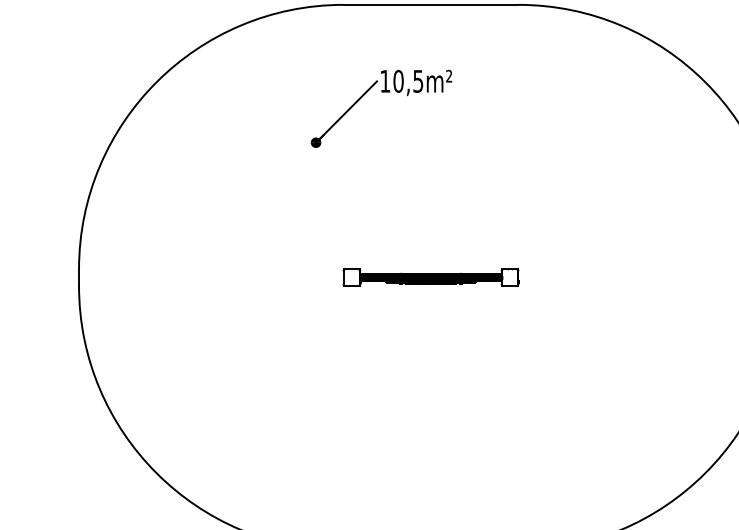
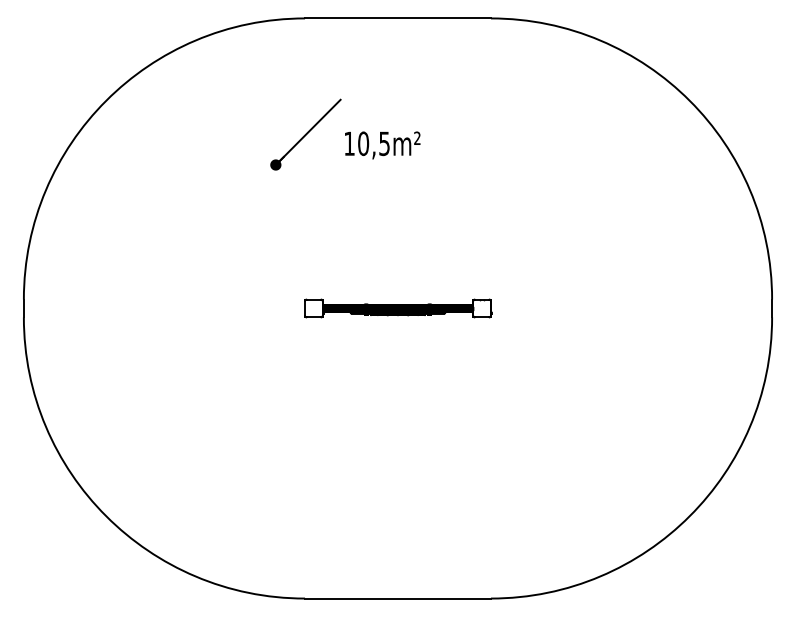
text: (416, 83) -> (382, 145), moved

